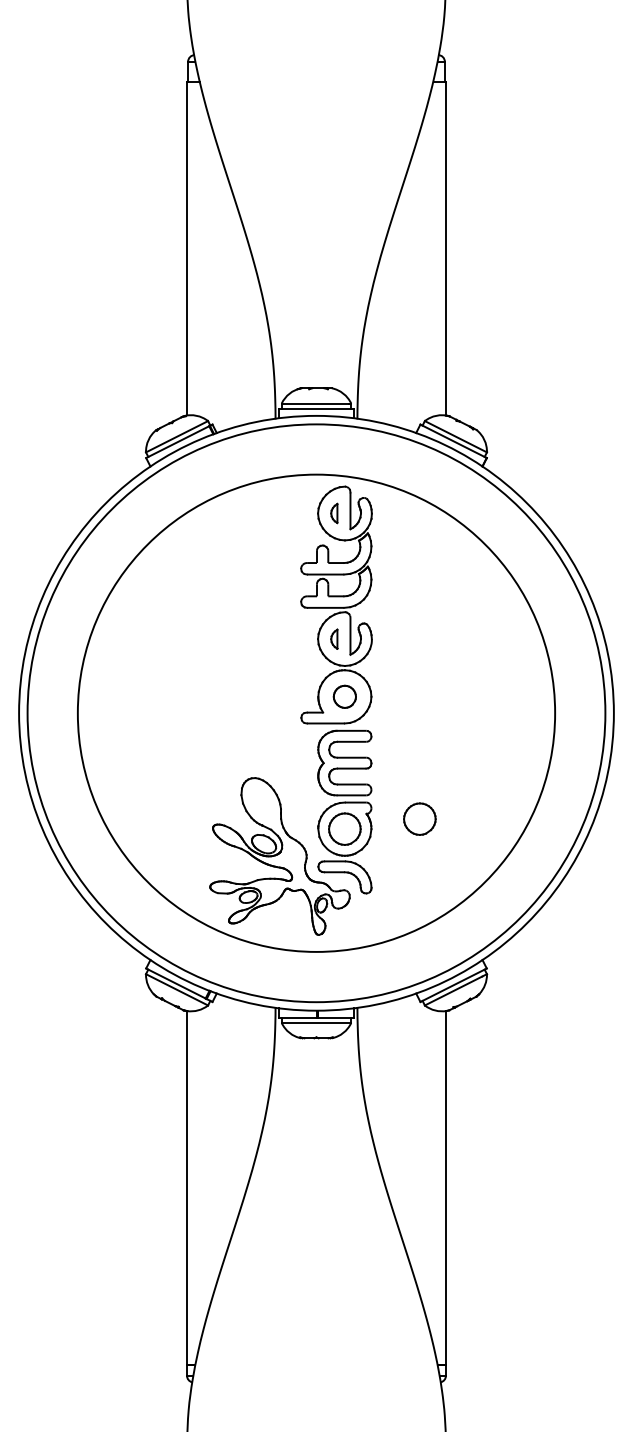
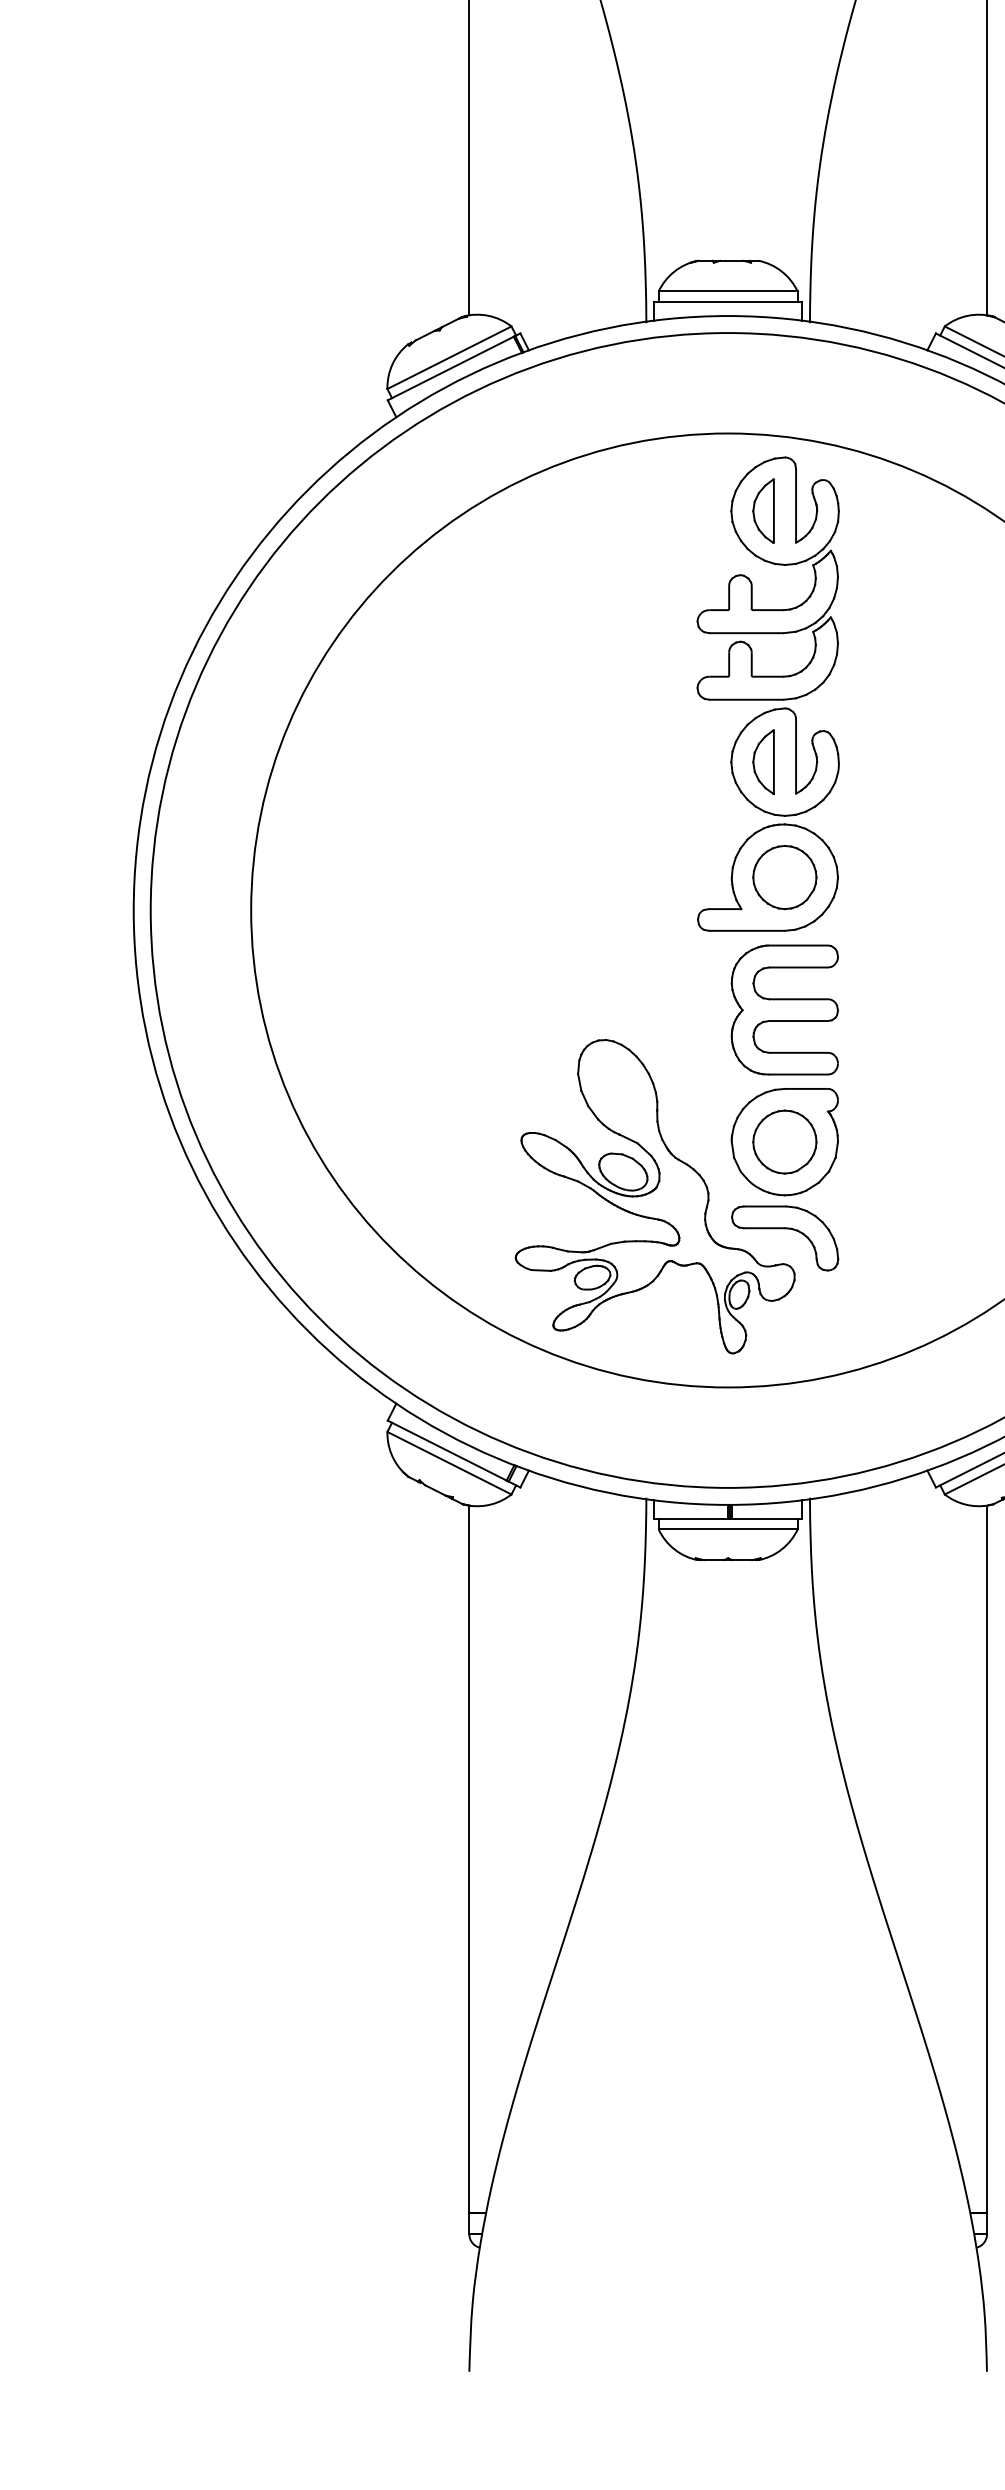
part: (334, 513) -> (764, 511), size x1.67
part: (334, 639) -> (764, 762), size x1.67
part: (344, 696) -> (784, 876), size x1.43
part: (419, 818) -> (934, 1120), removed

